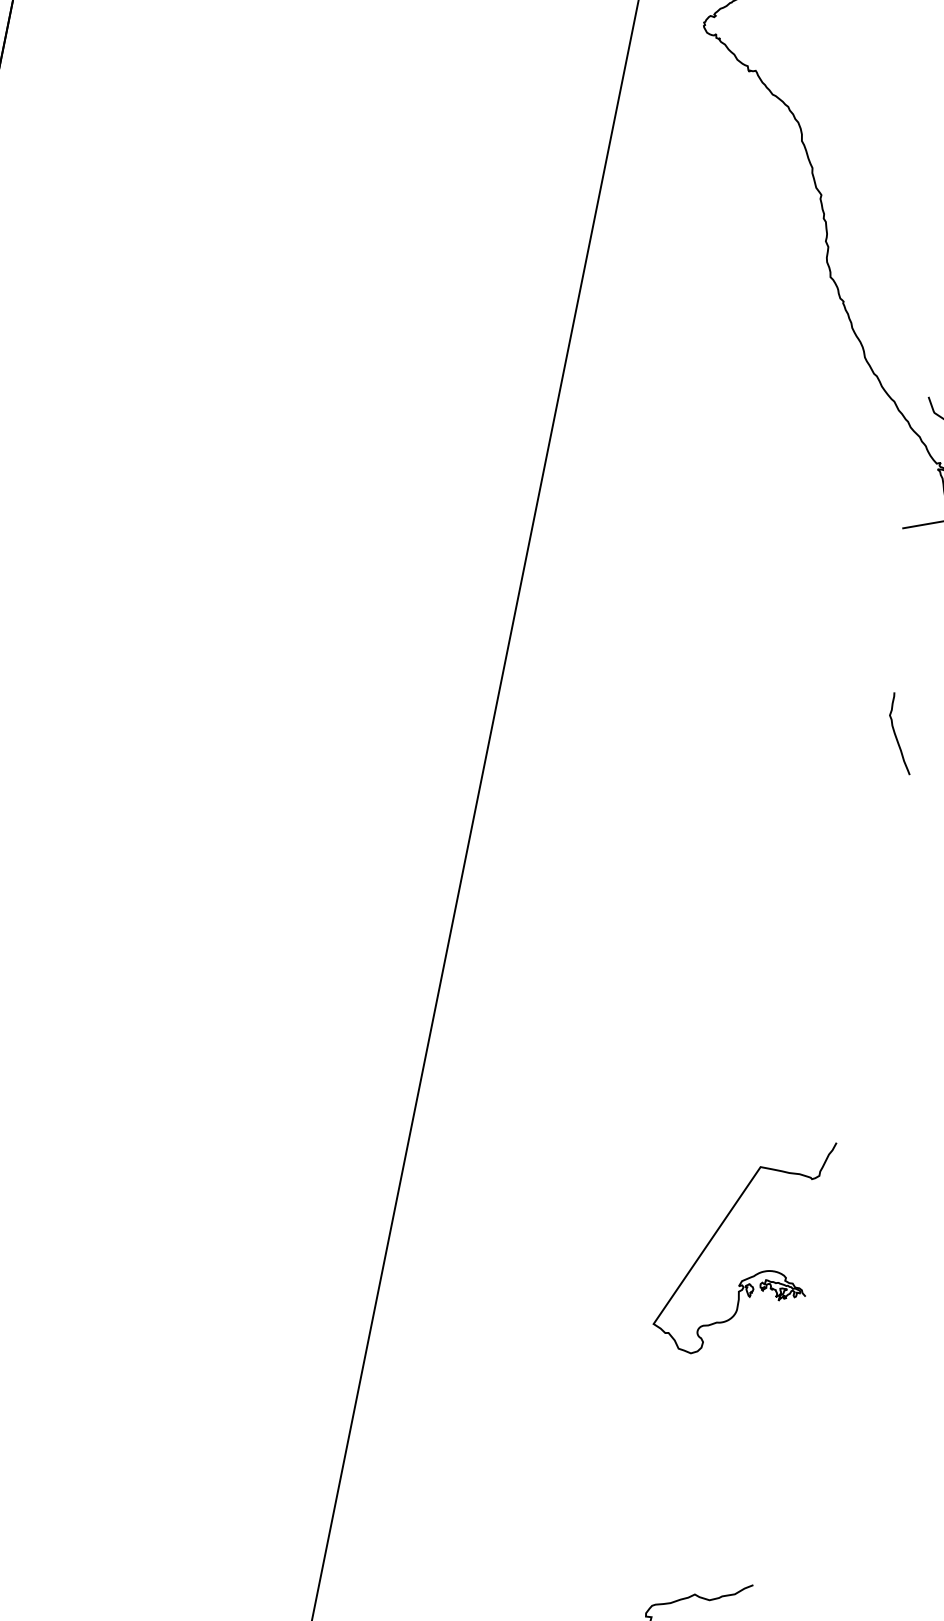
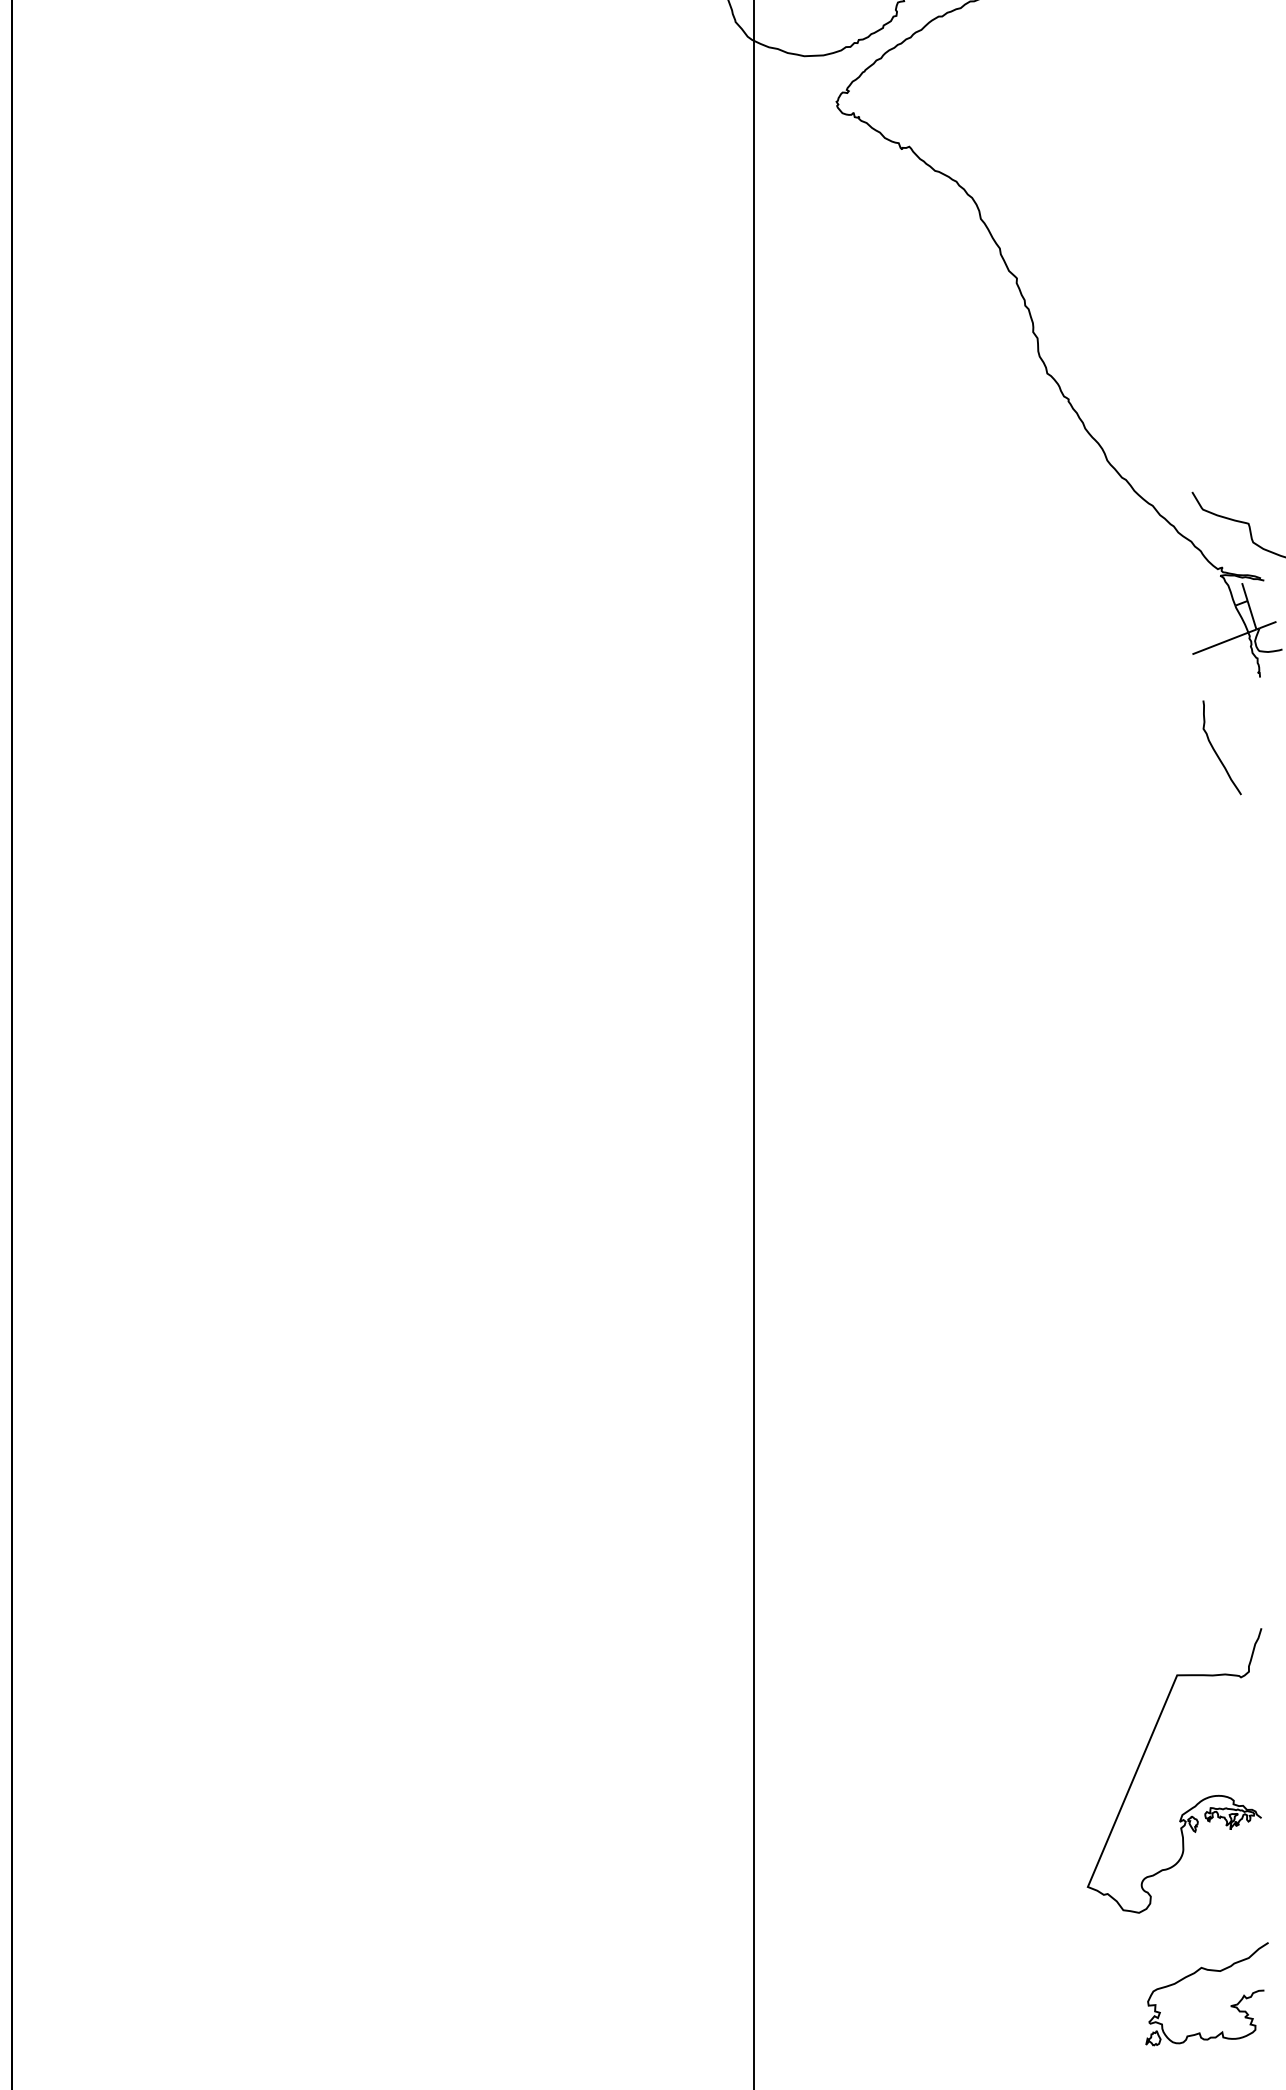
curve: (896, 735) -> (1216, 751), moved
part: (719, 1228) -> (1143, 1758), moved

